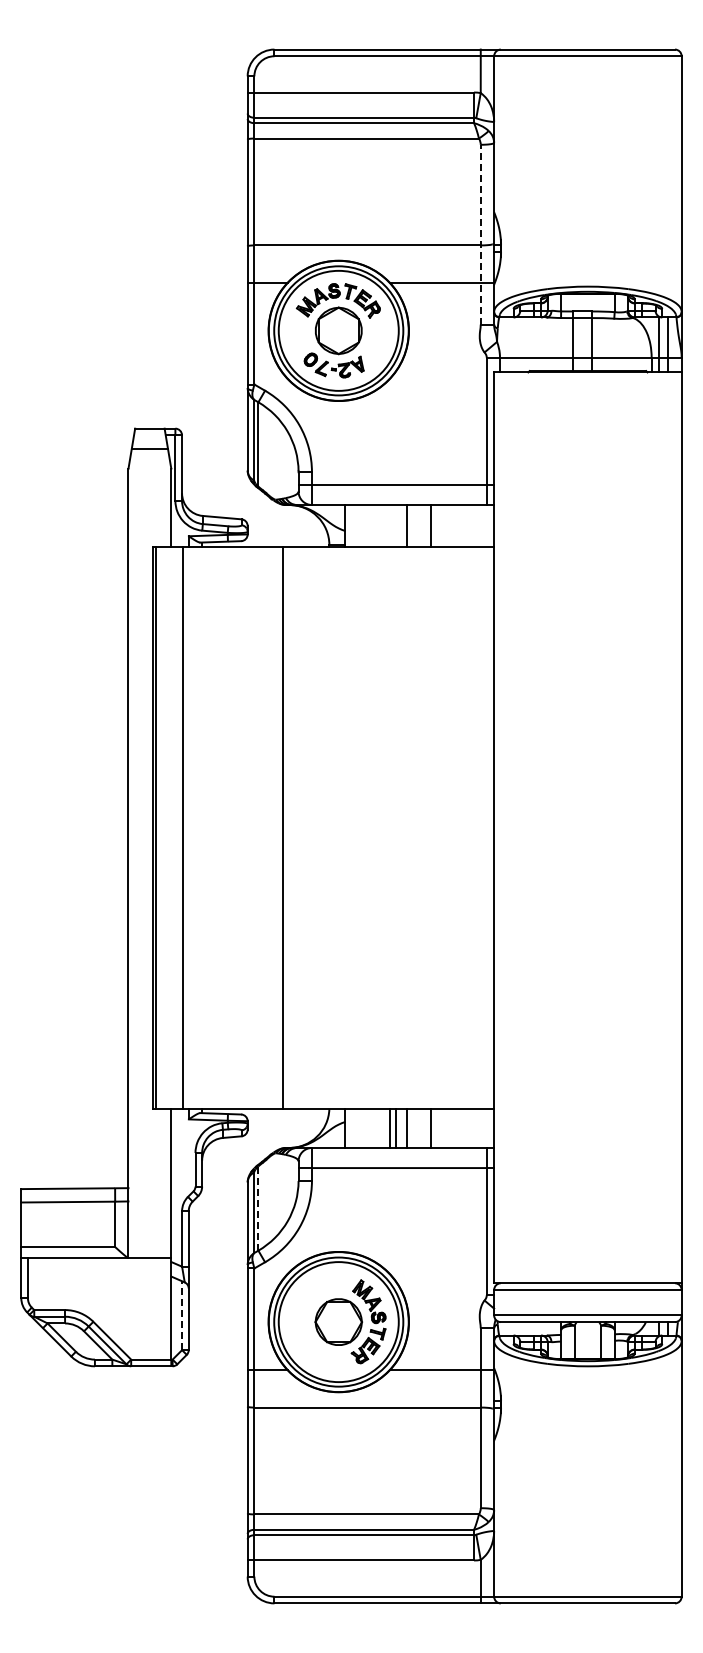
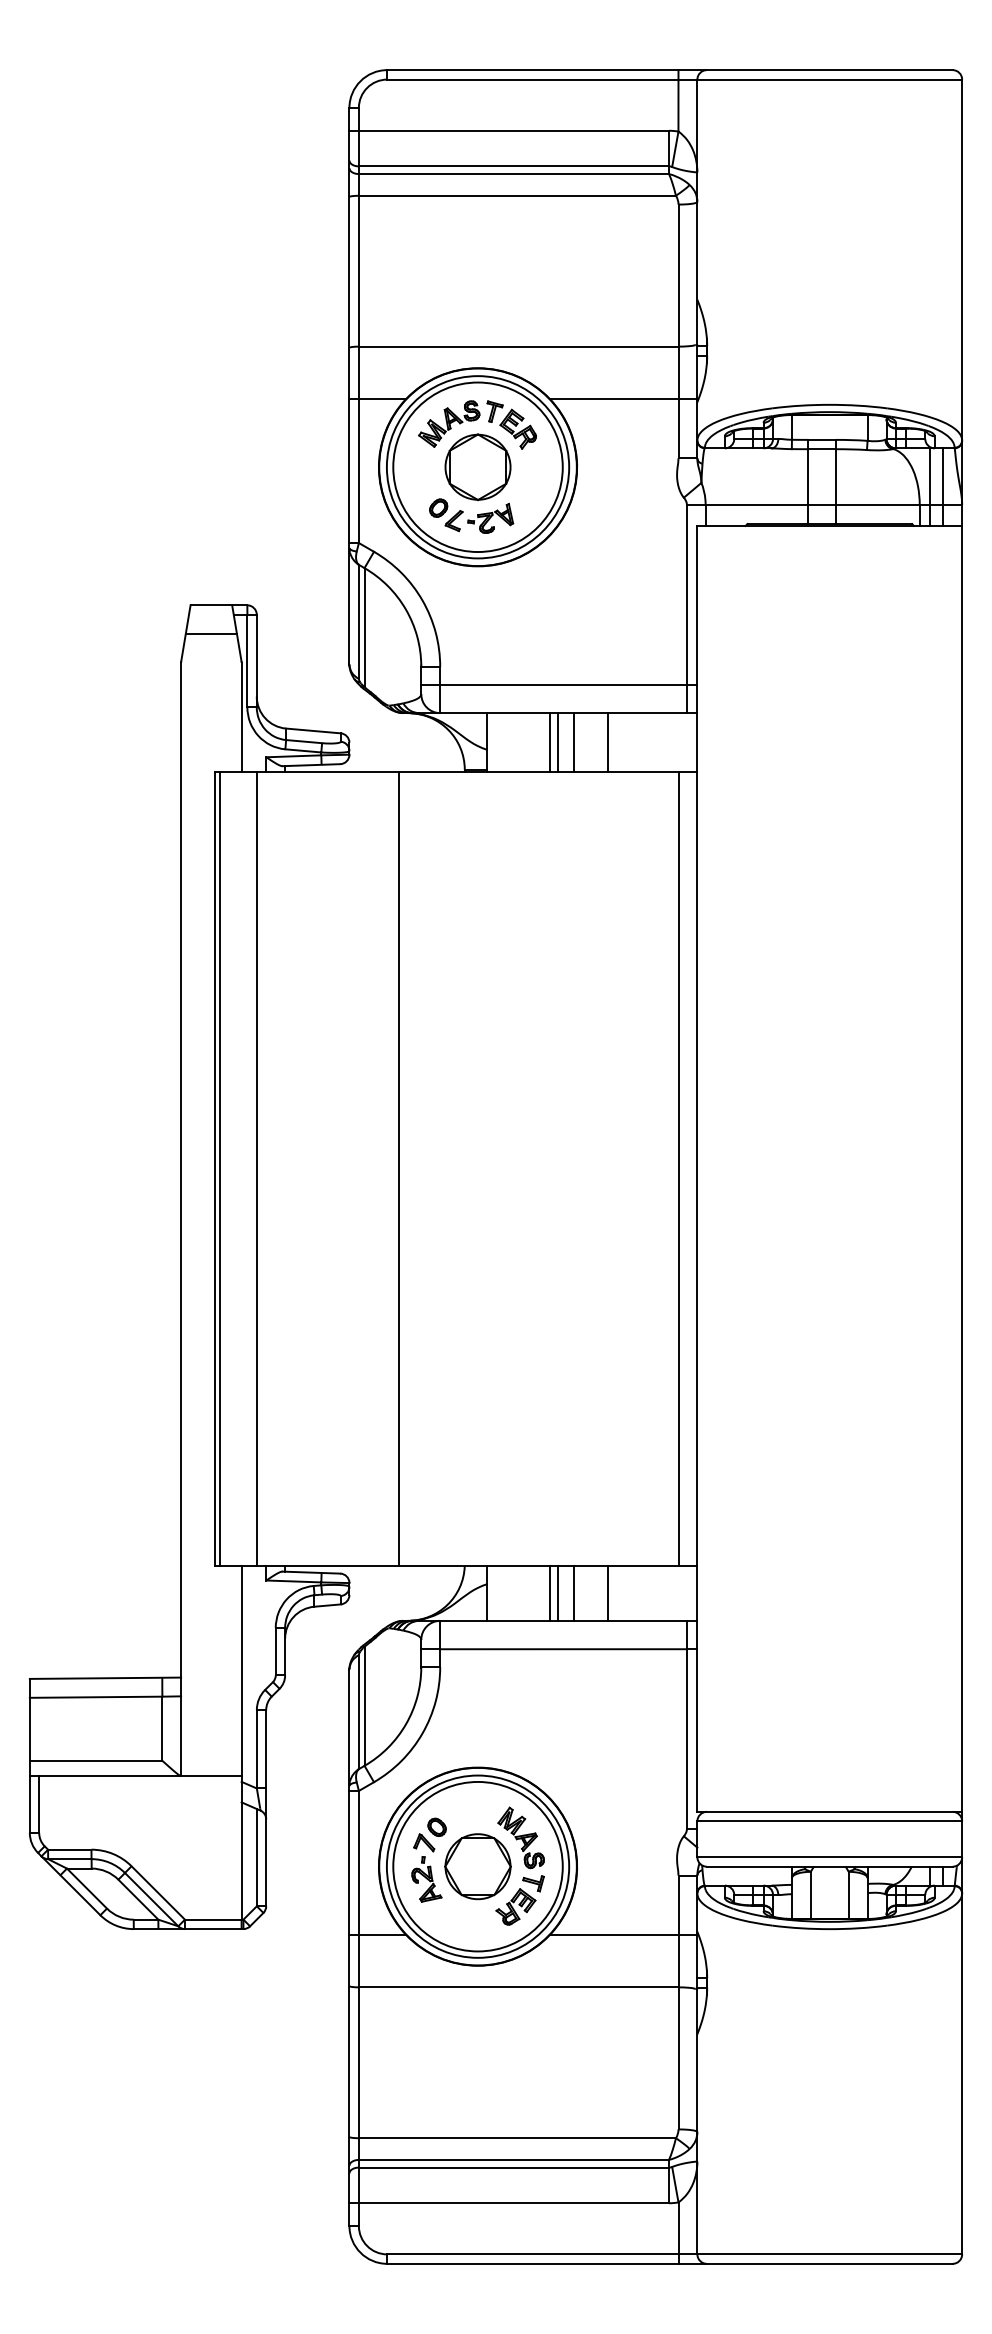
line: (480, 234) -> (678, 331), dashed -> solid
line: (389, 525) -> (549, 742), added
line: (395, 525) -> (558, 742), added
line: (480, 827) -> (678, 1168), added
line: (258, 1208) -> (364, 1706), dashed -> solid
line: (182, 1315) -> (257, 1857), dashed -> solid
part: (303, 1317) -> (428, 1860), added

